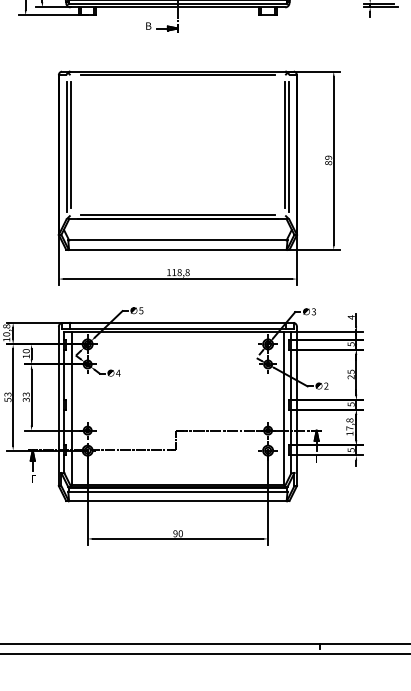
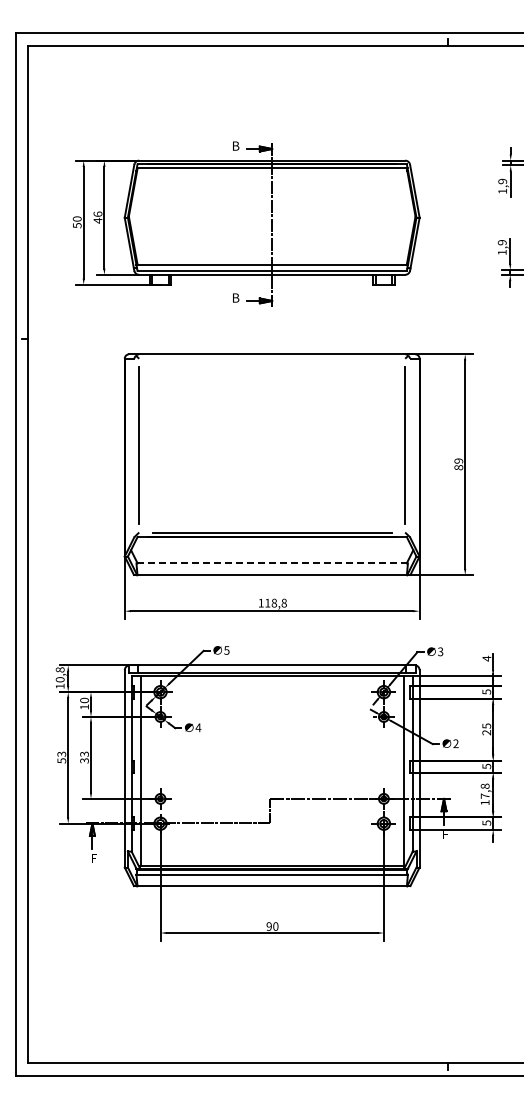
line: (177, 74) -> (271, 358), removed
line: (66, 146) -> (134, 447), removed
line: (289, 146) -> (410, 447), removed
line: (178, 240) -> (272, 563), solid -> dashed

